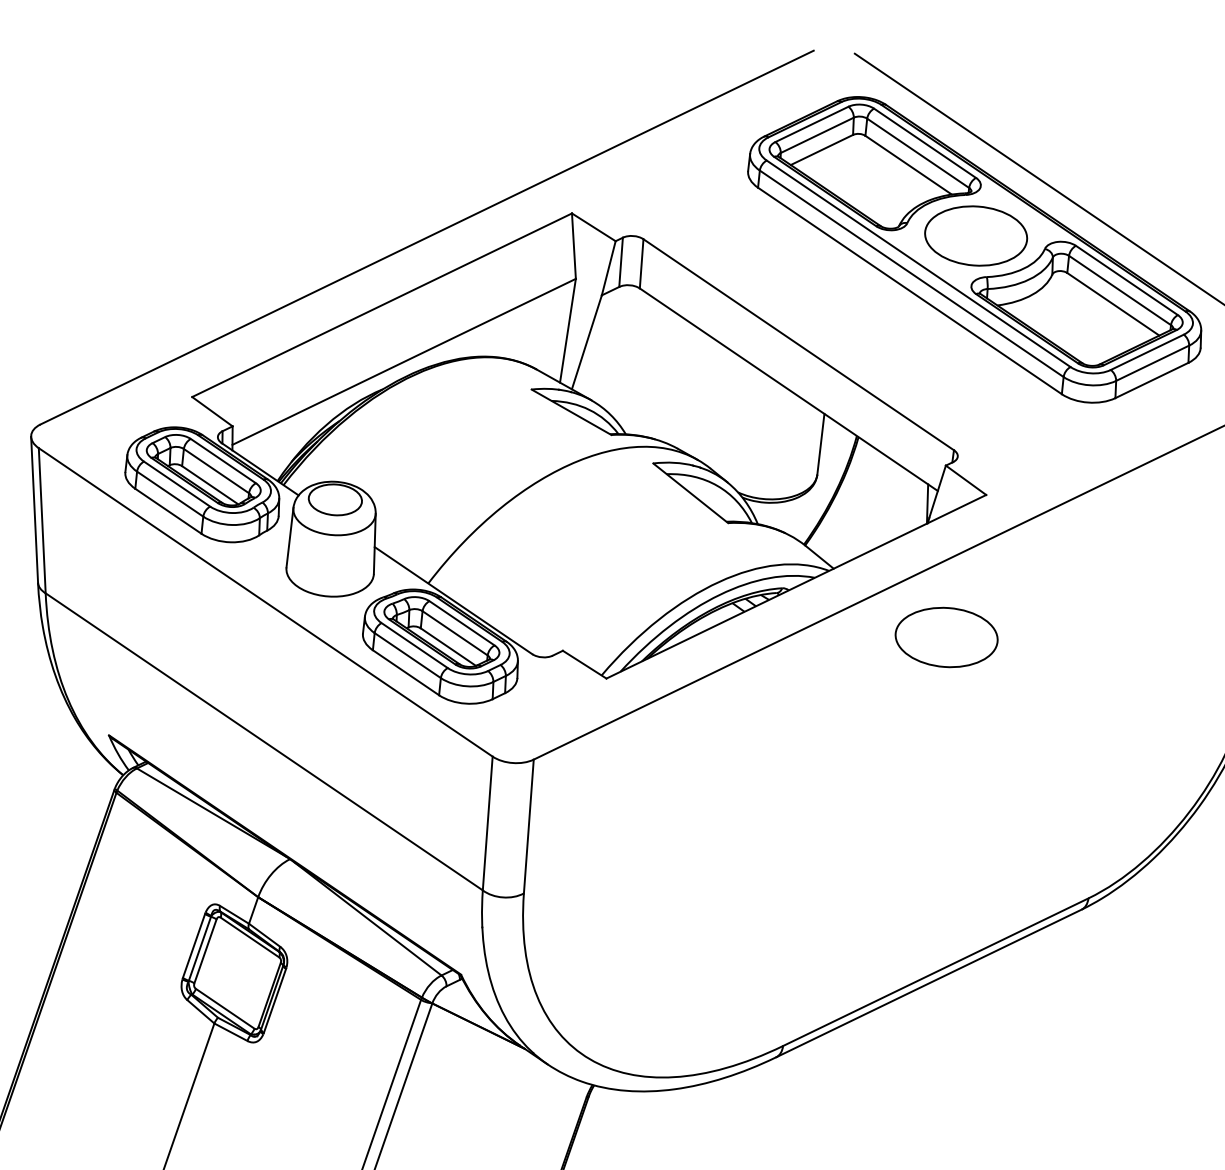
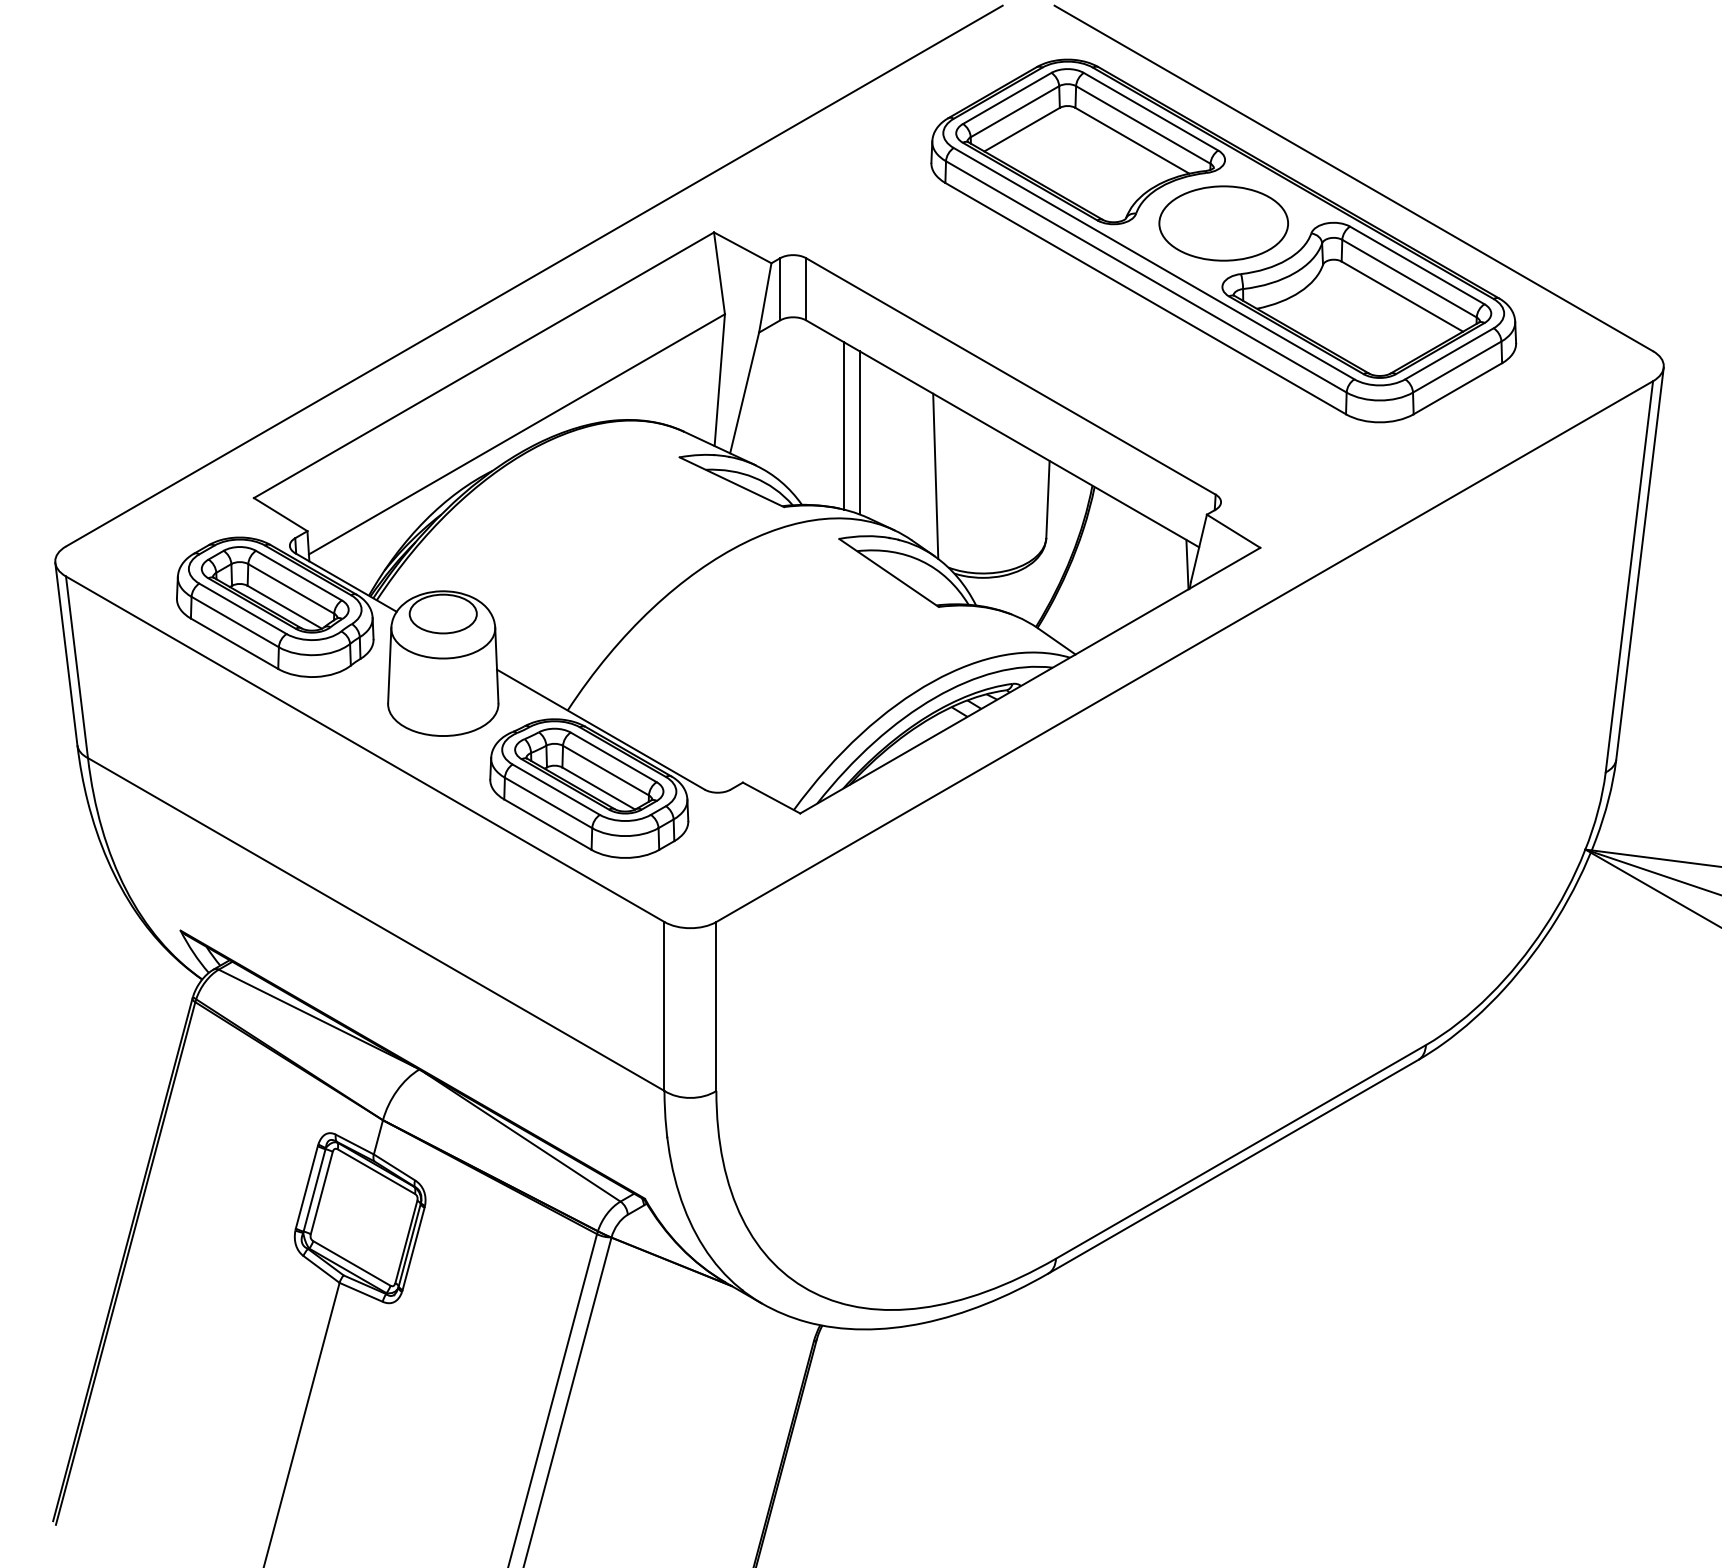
line: (663, 373) -> (843, 425), added
line: (675, 380) -> (859, 432), added
line: (733, 418) -> (935, 475), added
part: (946, 637) -> (1223, 730), removed

